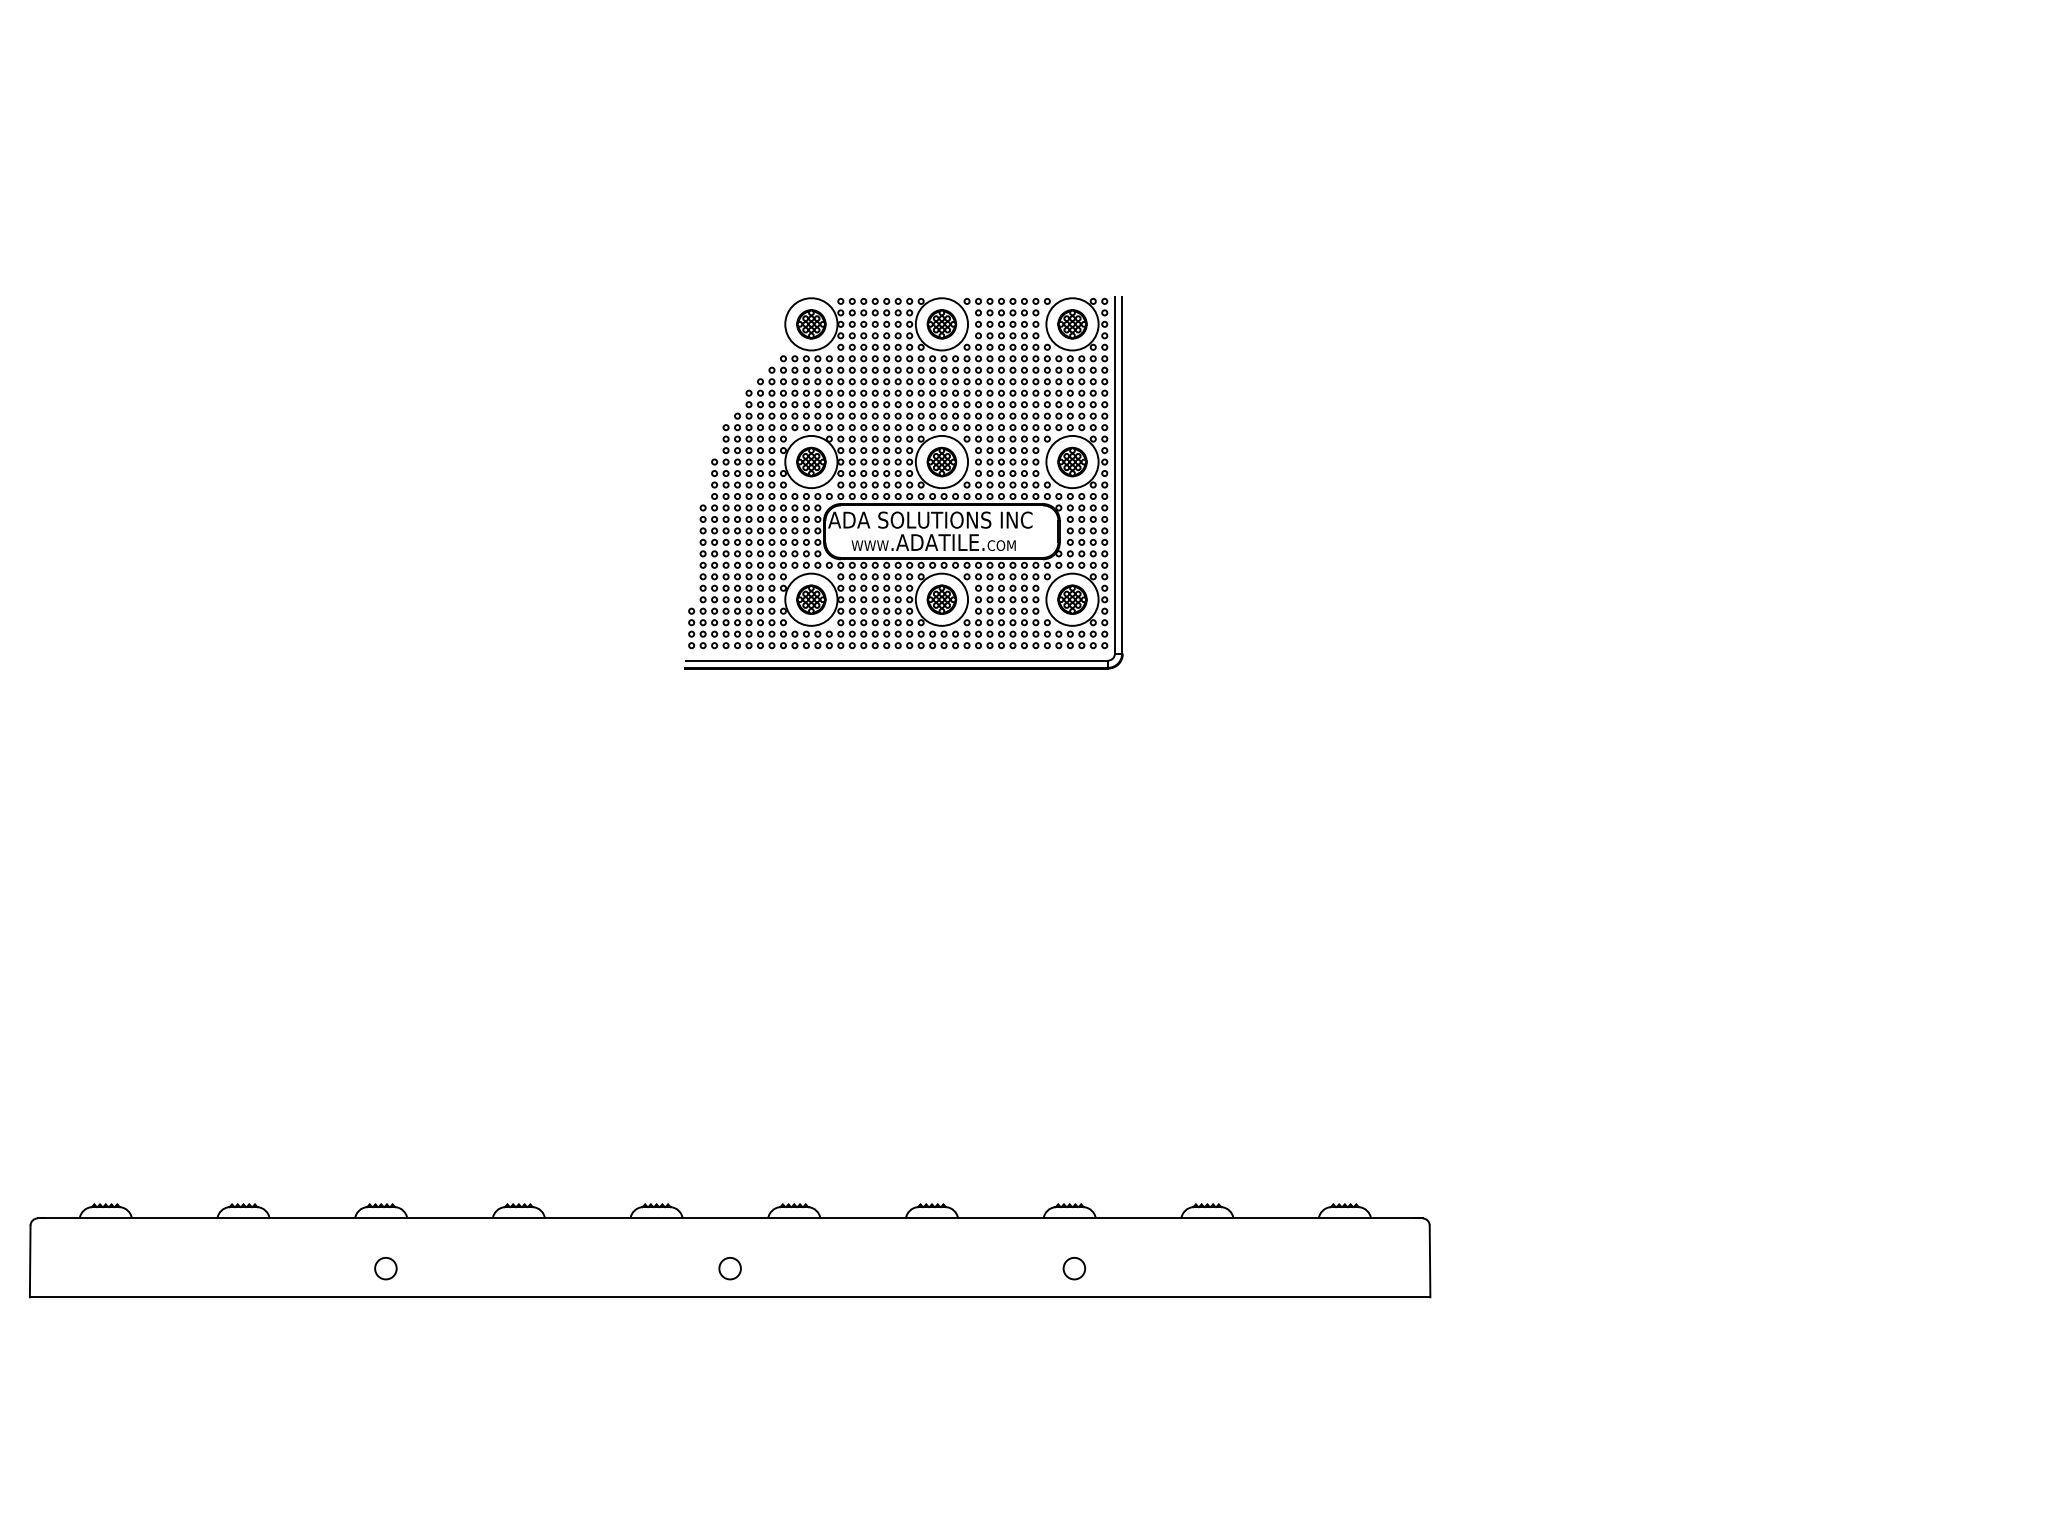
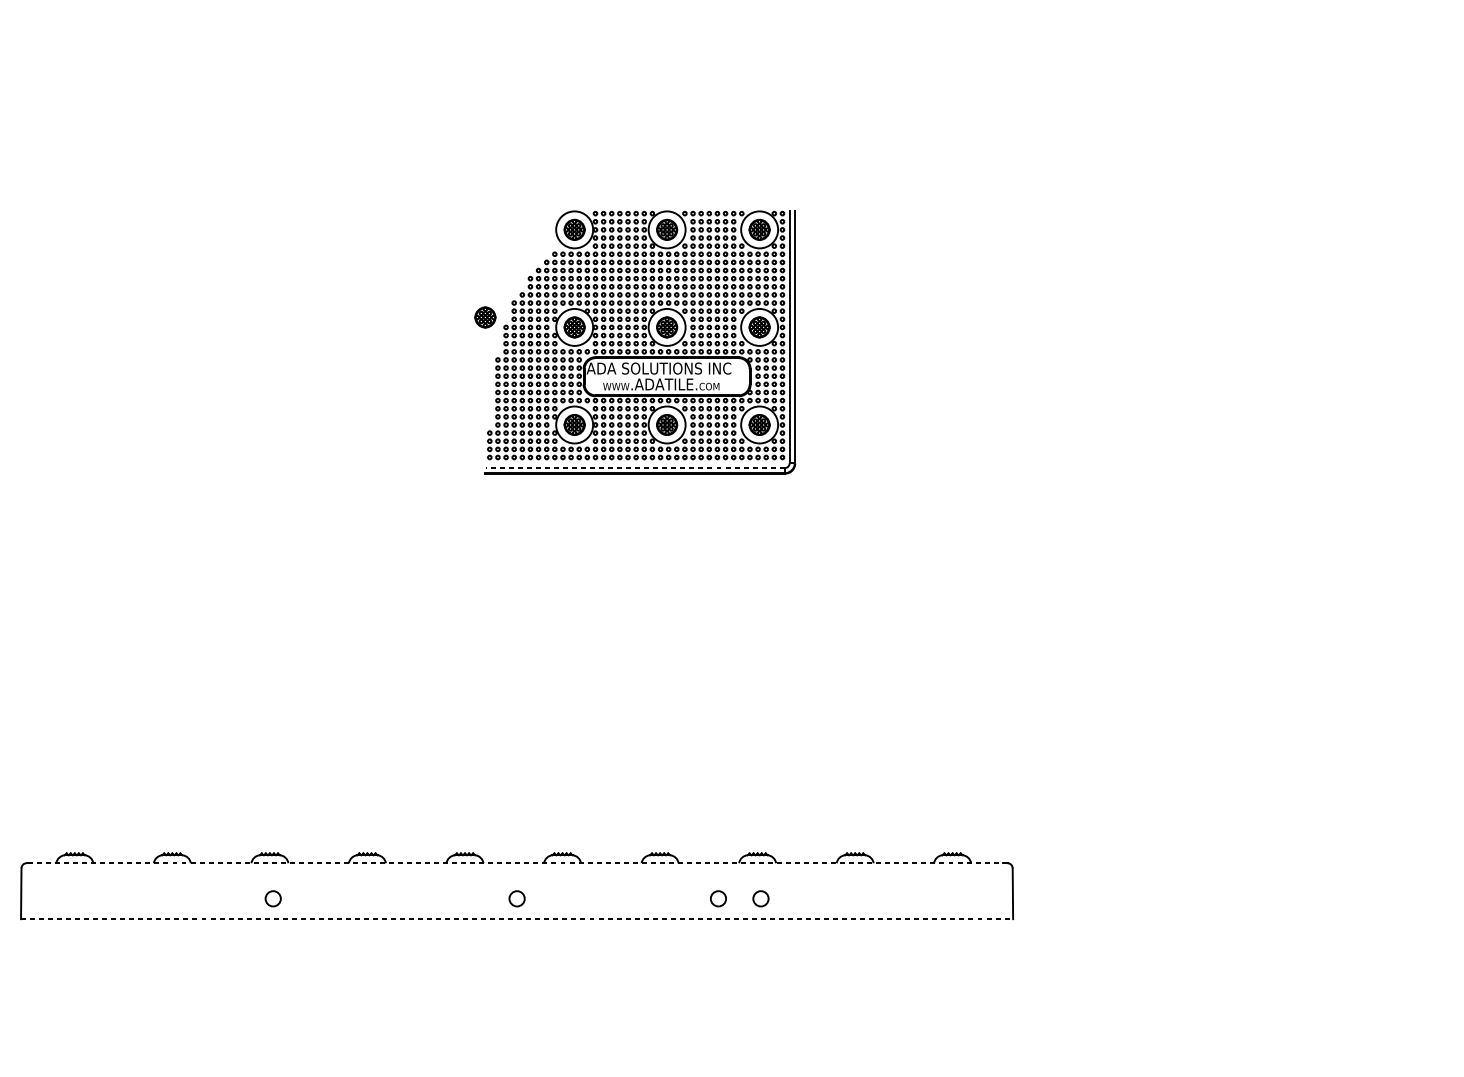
part: (685, 447) -> (485, 317), added
line: (896, 660) -> (634, 468), solid -> dashed
line: (729, 1218) -> (516, 863), solid -> dashed
circle: (1014, 1268) -> (718, 898), added
line: (730, 1297) -> (517, 919), solid -> dashed

